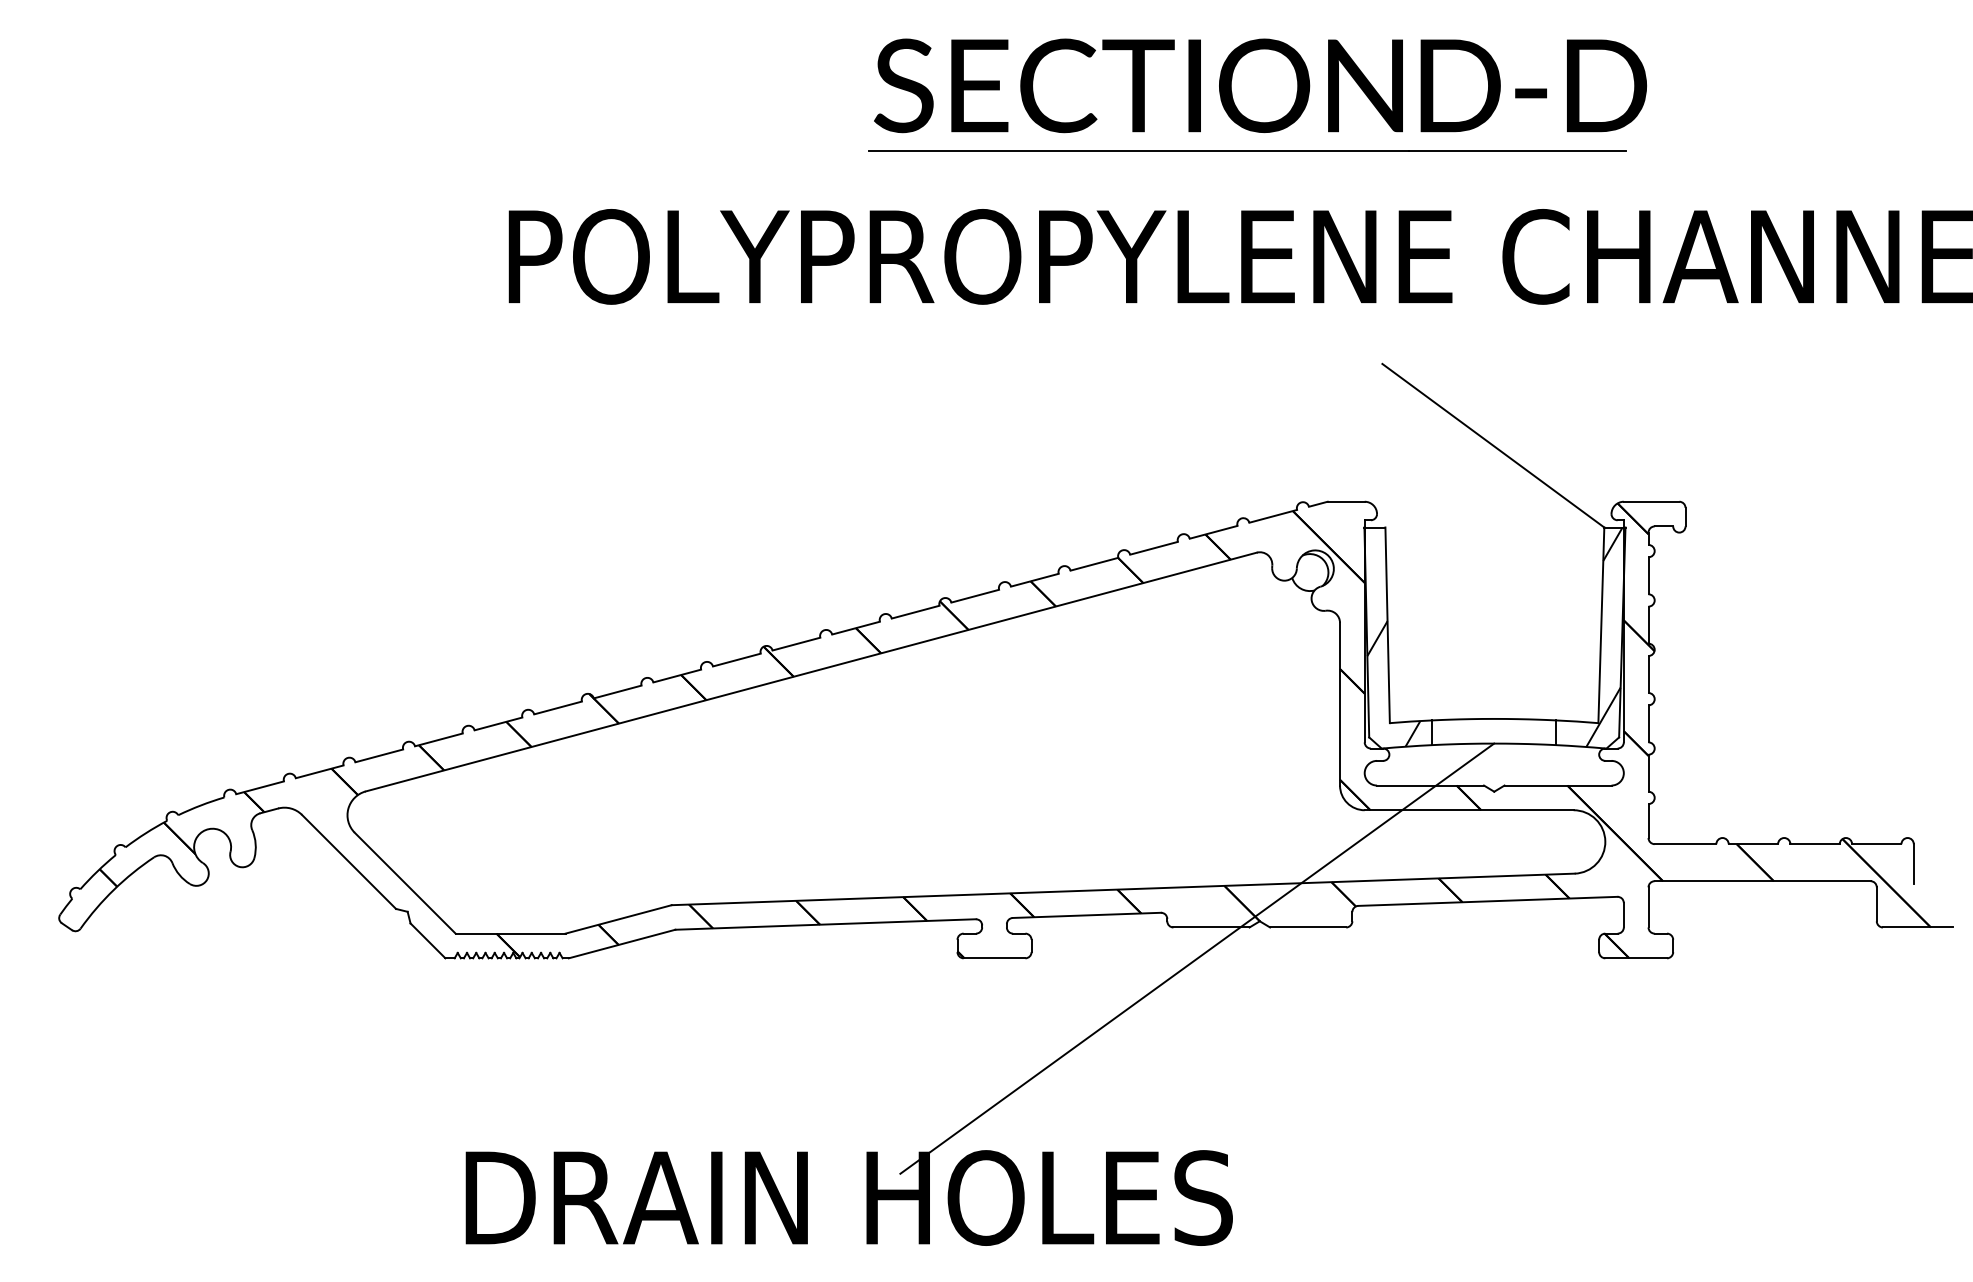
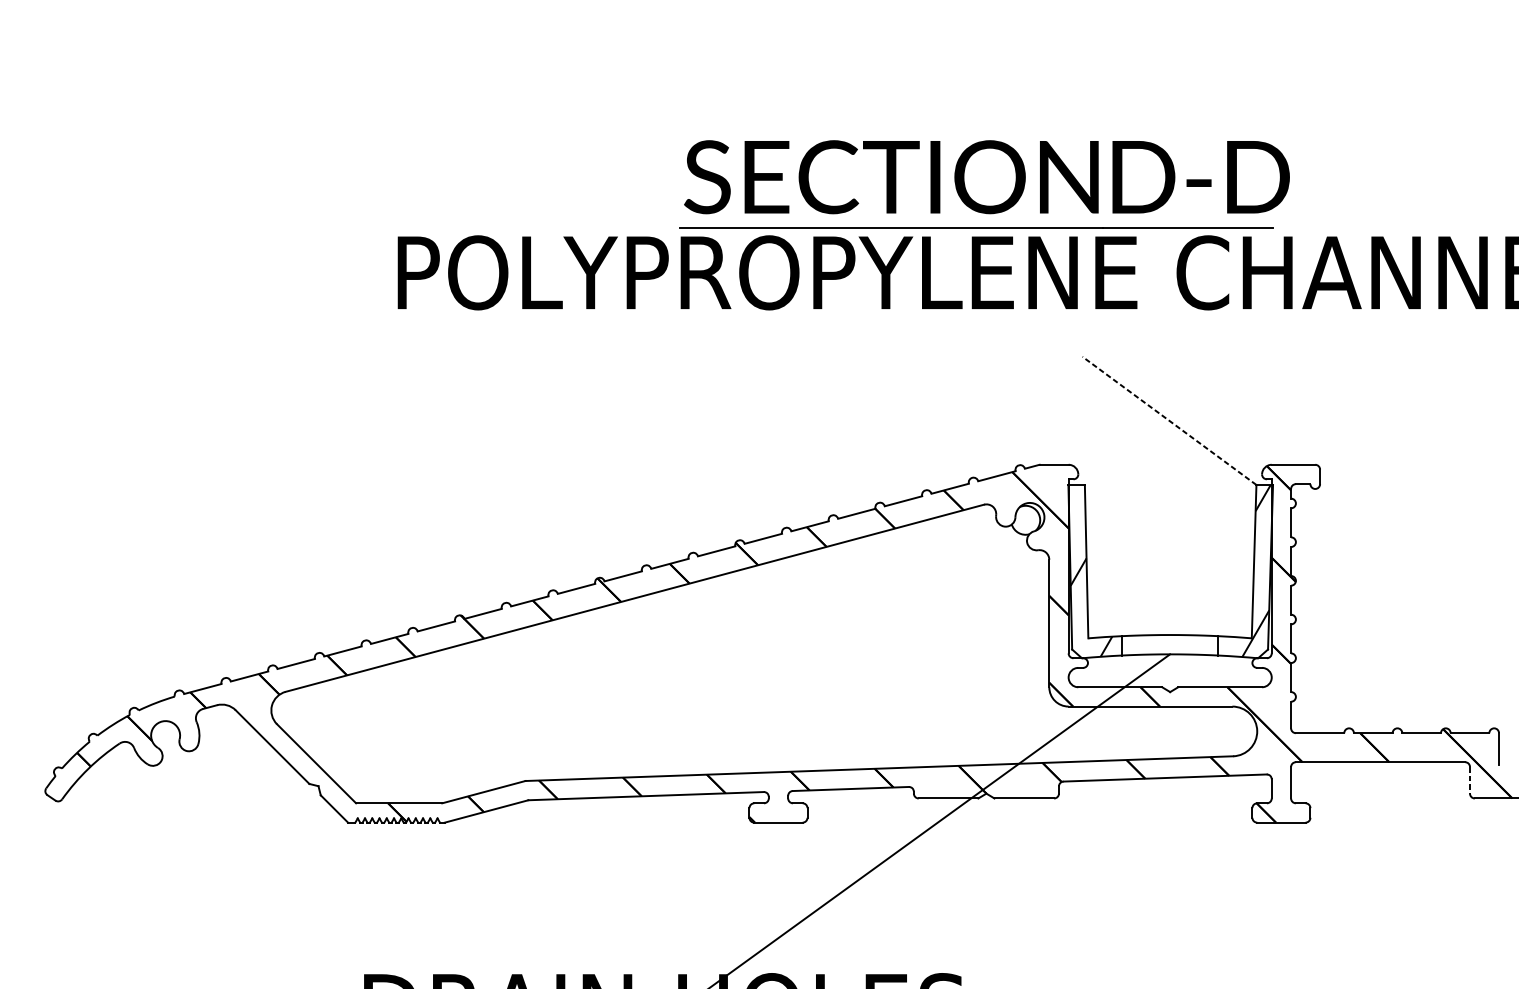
part: (1257, 94) -> (984, 183), moved
line: (1493, 445) -> (1169, 420), solid -> dashed
line: (1876, 904) -> (1469, 780), solid -> dashed

